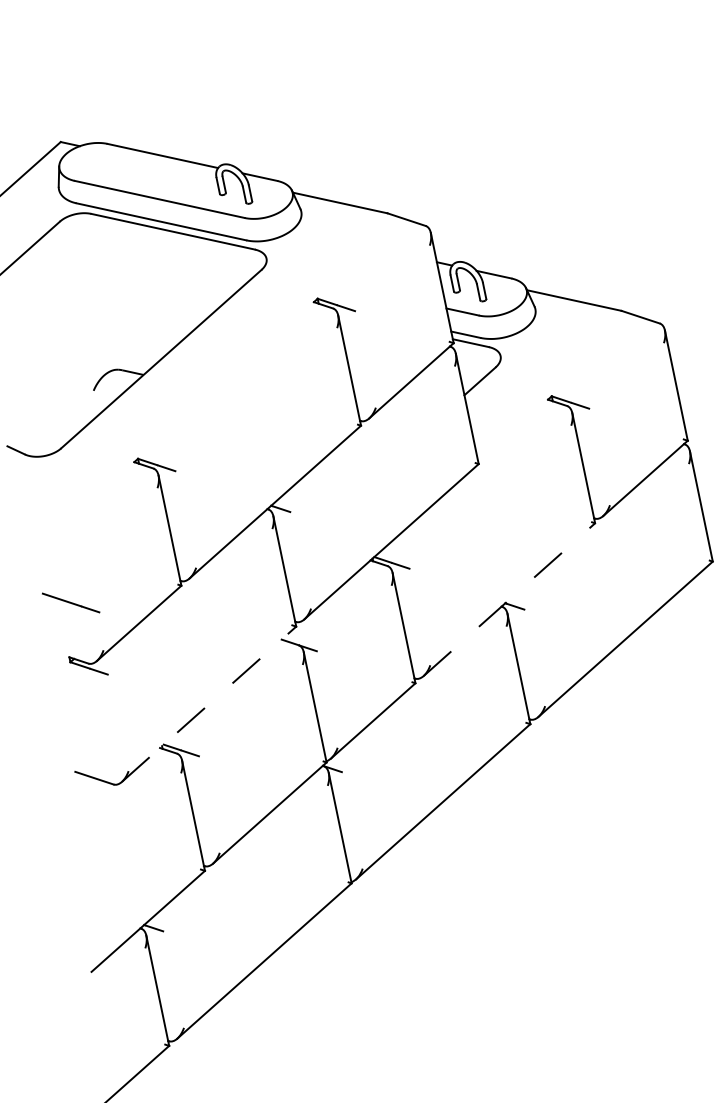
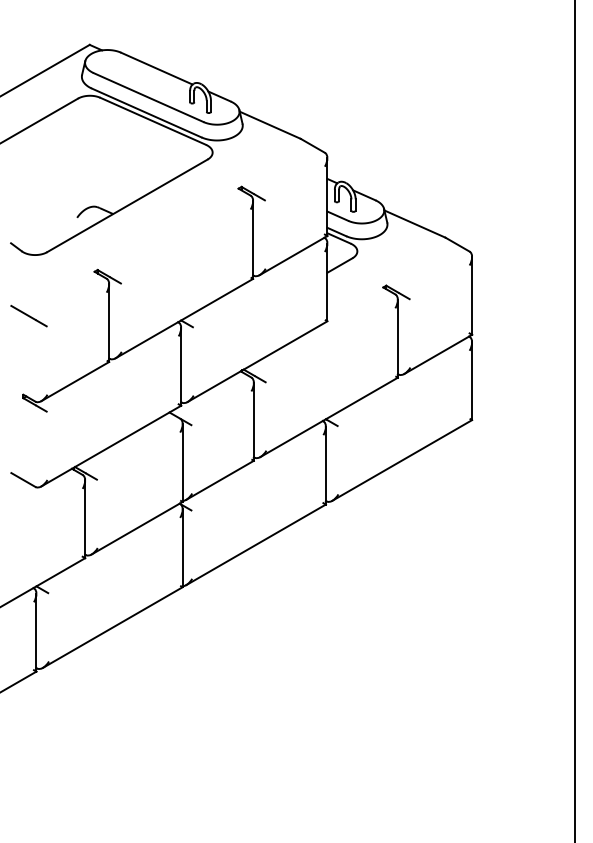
line: (509, 599) -> (329, 417), dashed -> solid
line: (69, 602) -> (28, 315), moved
line: (209, 704) -> (111, 446), dashed -> solid

